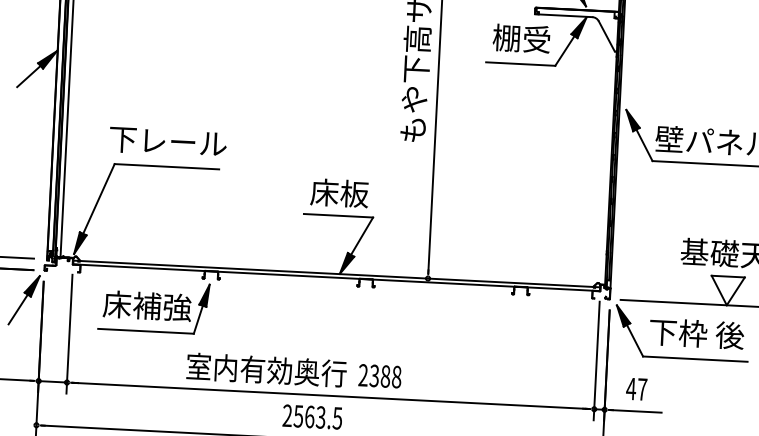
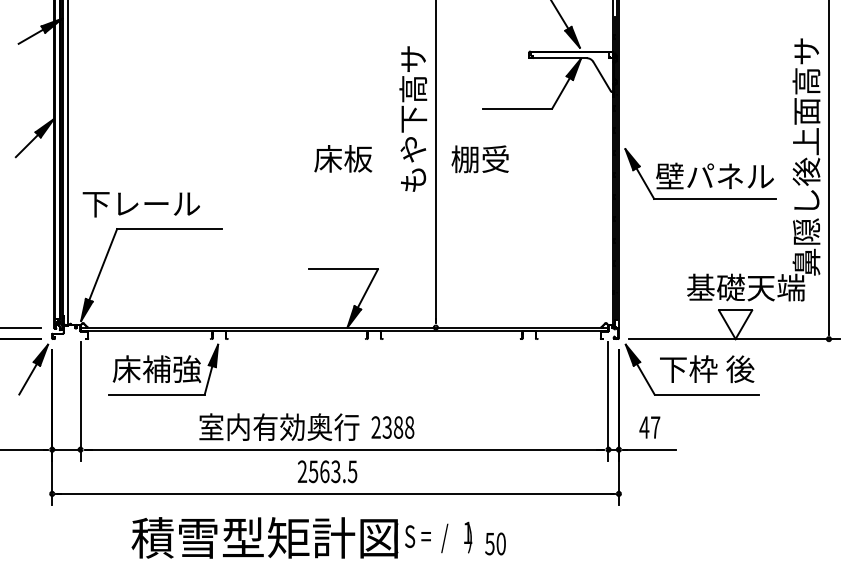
text: (520, 38) -> (479, 159), moved
text: (167, 142) -> (140, 204), moved
text: (339, 192) -> (343, 158), moved

